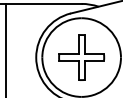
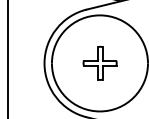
part: (81, 57) -> (99, 63), size x0.6

